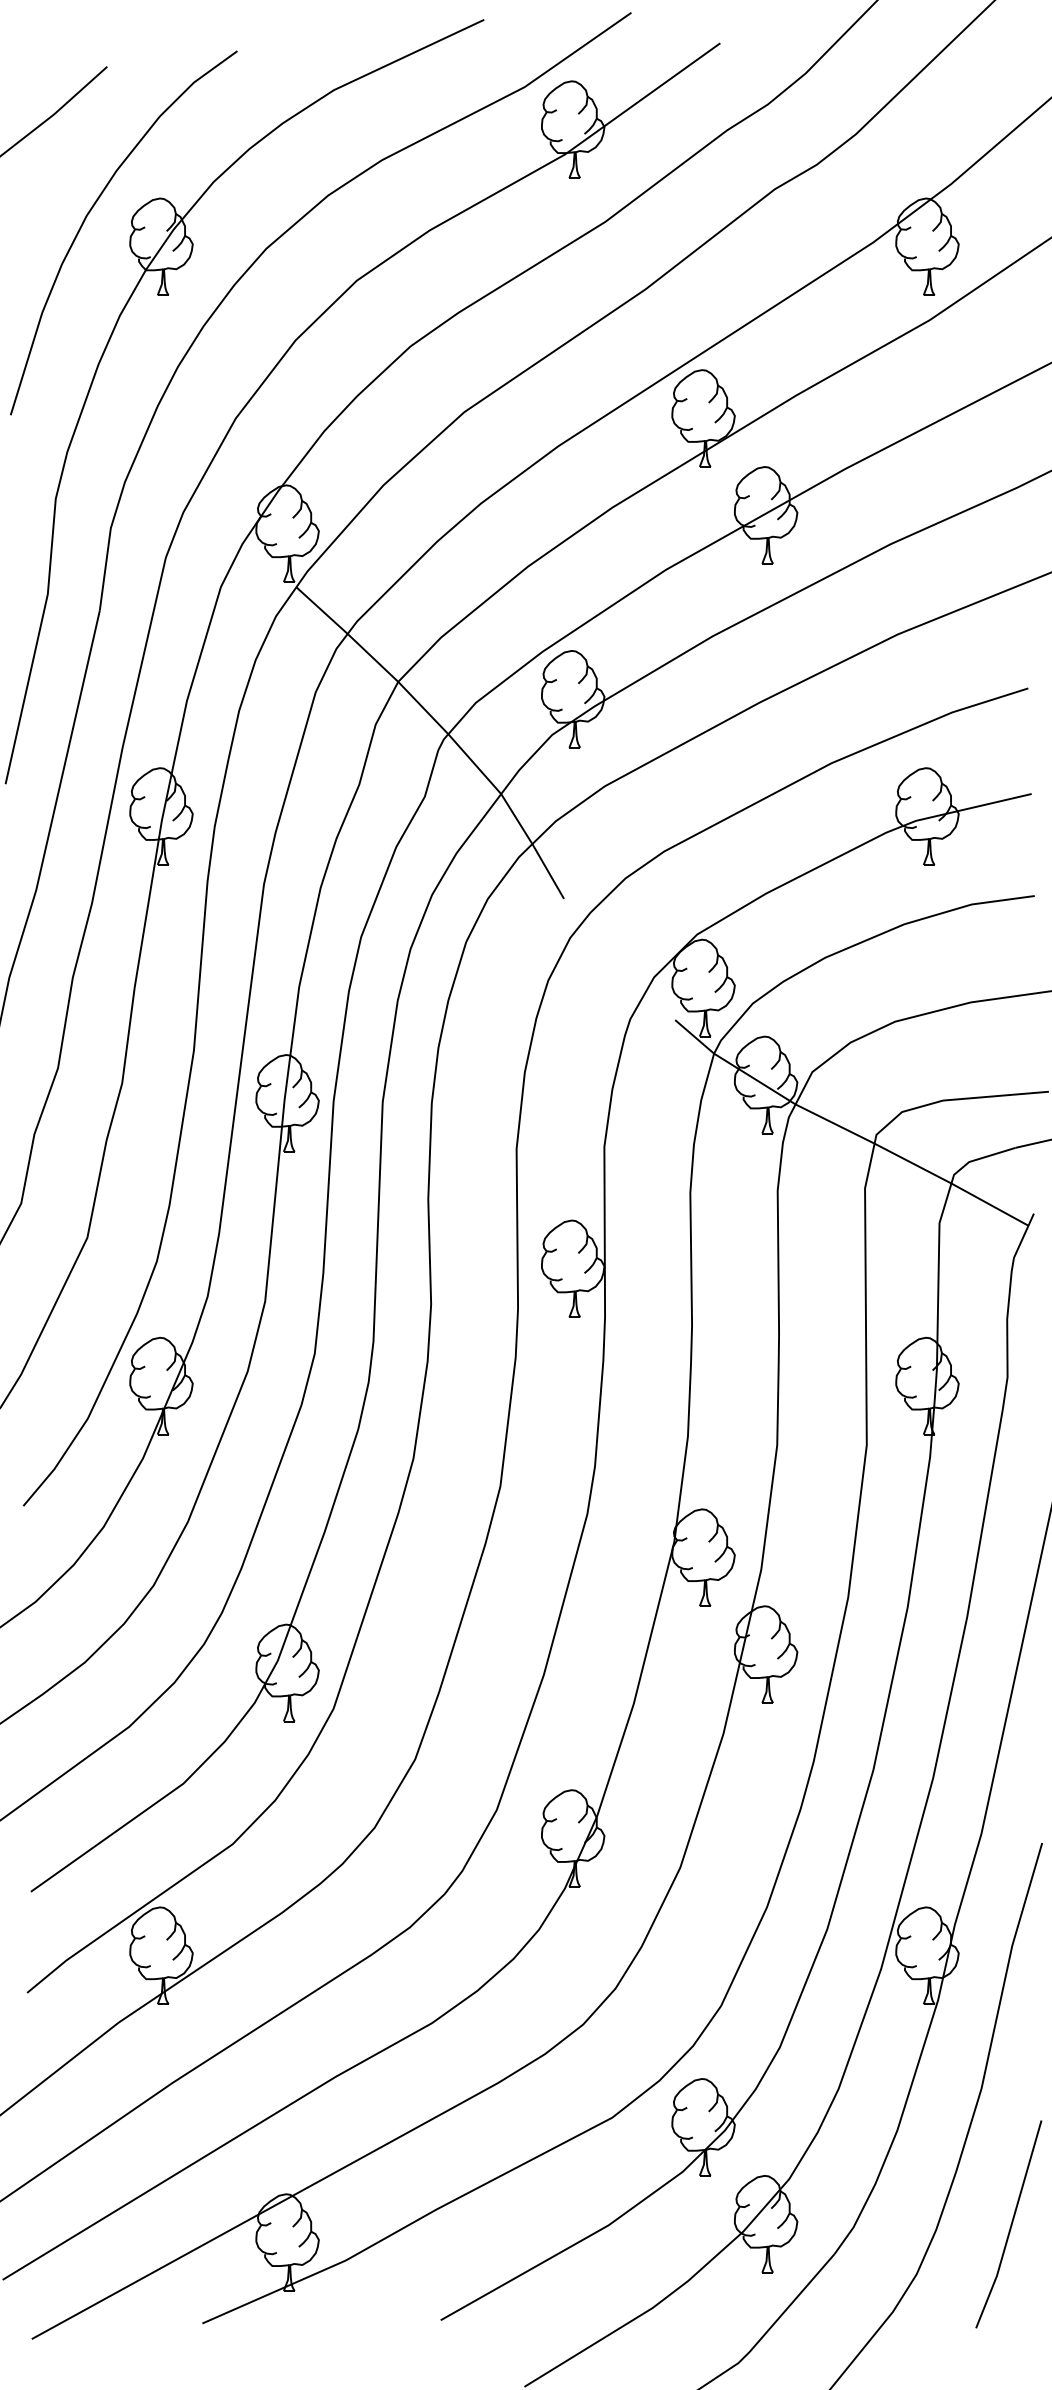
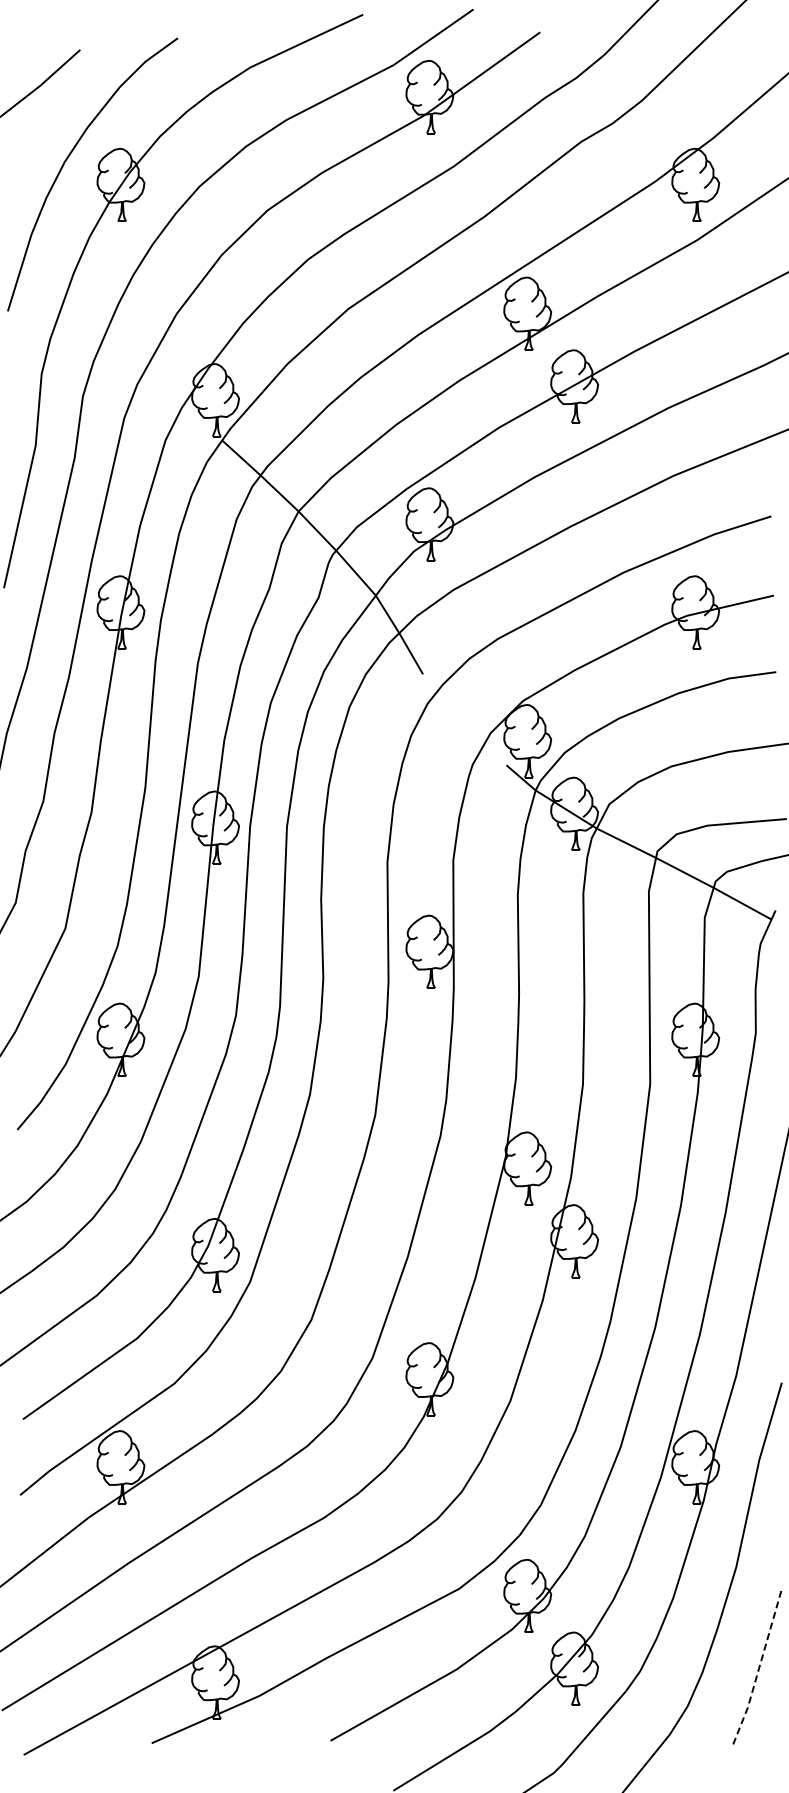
line: (1011, 2226) -> (758, 1670), solid -> dashed

